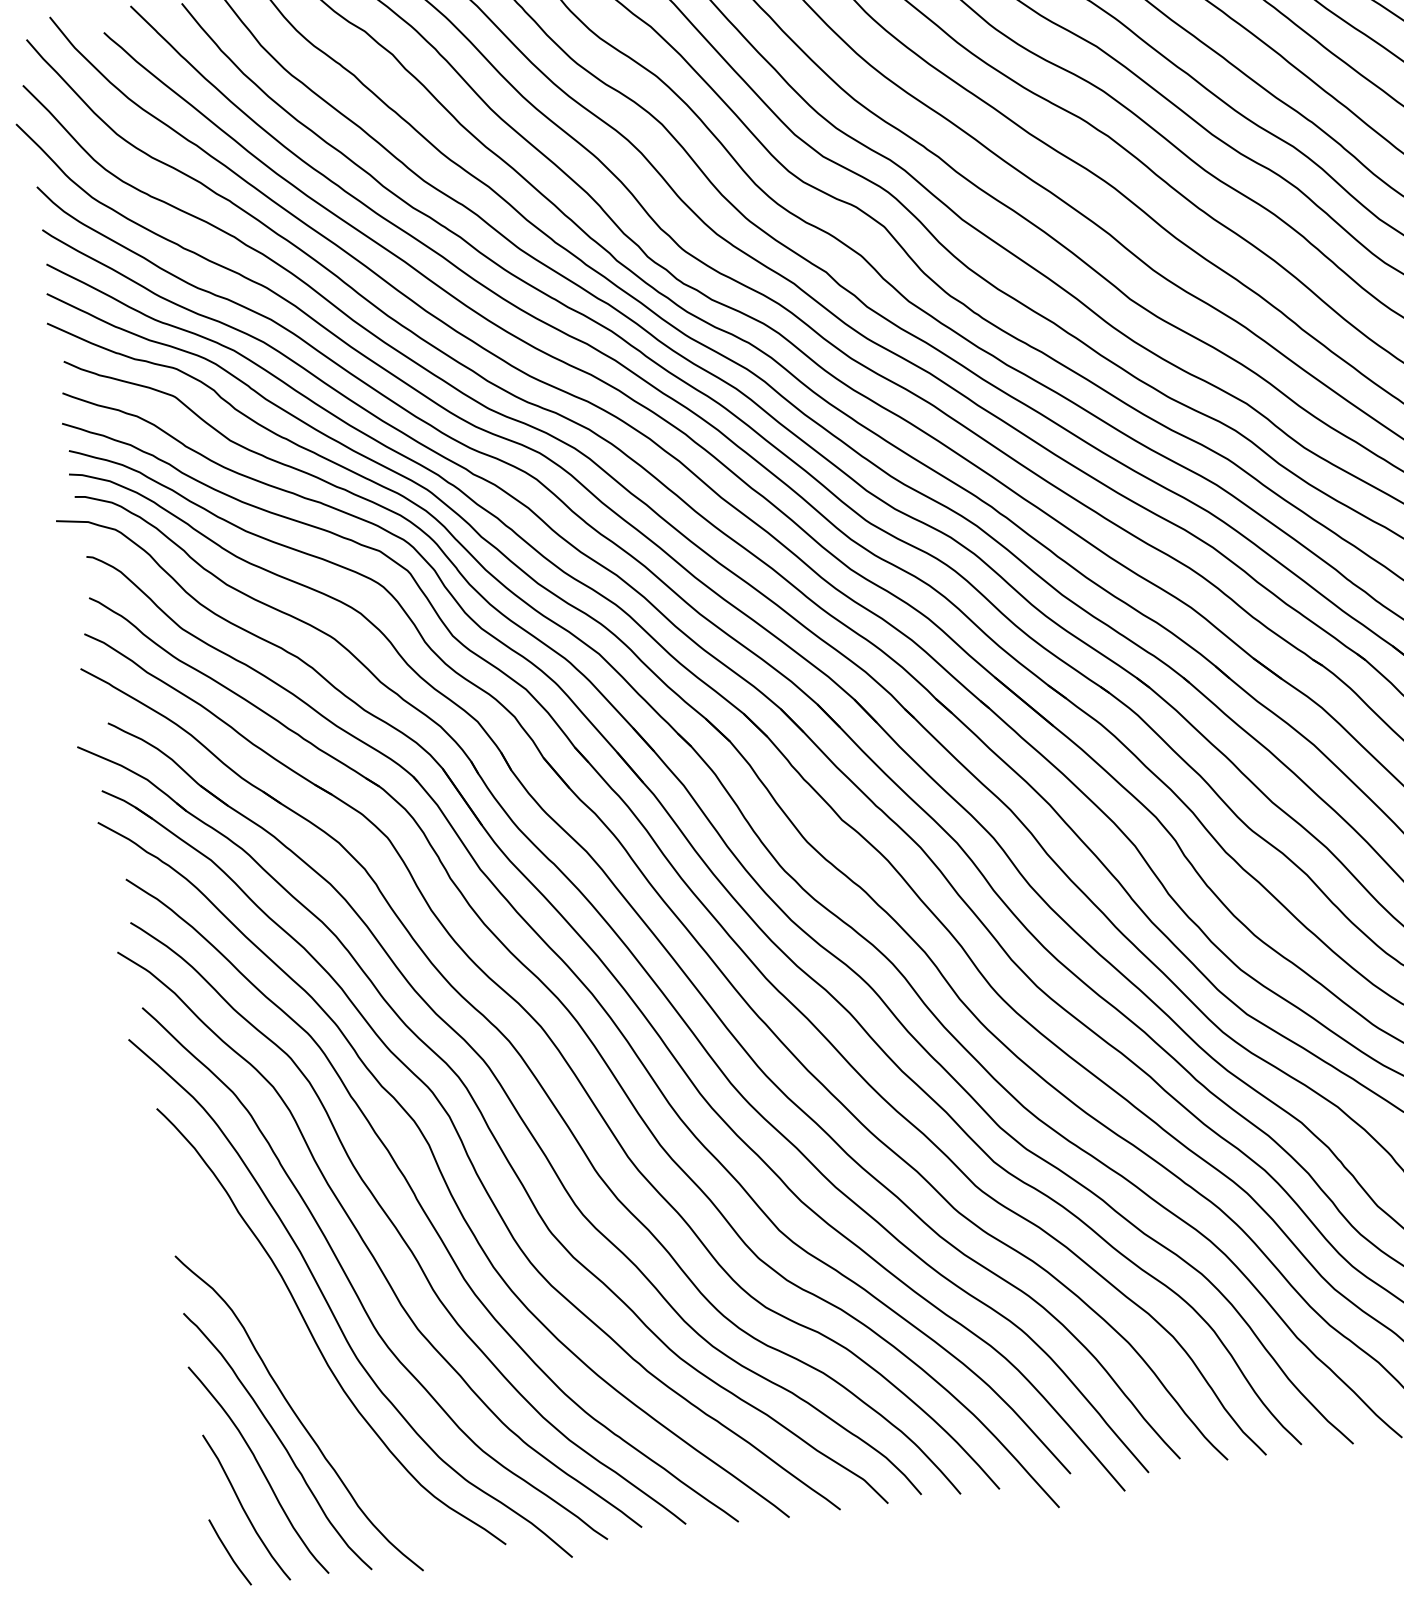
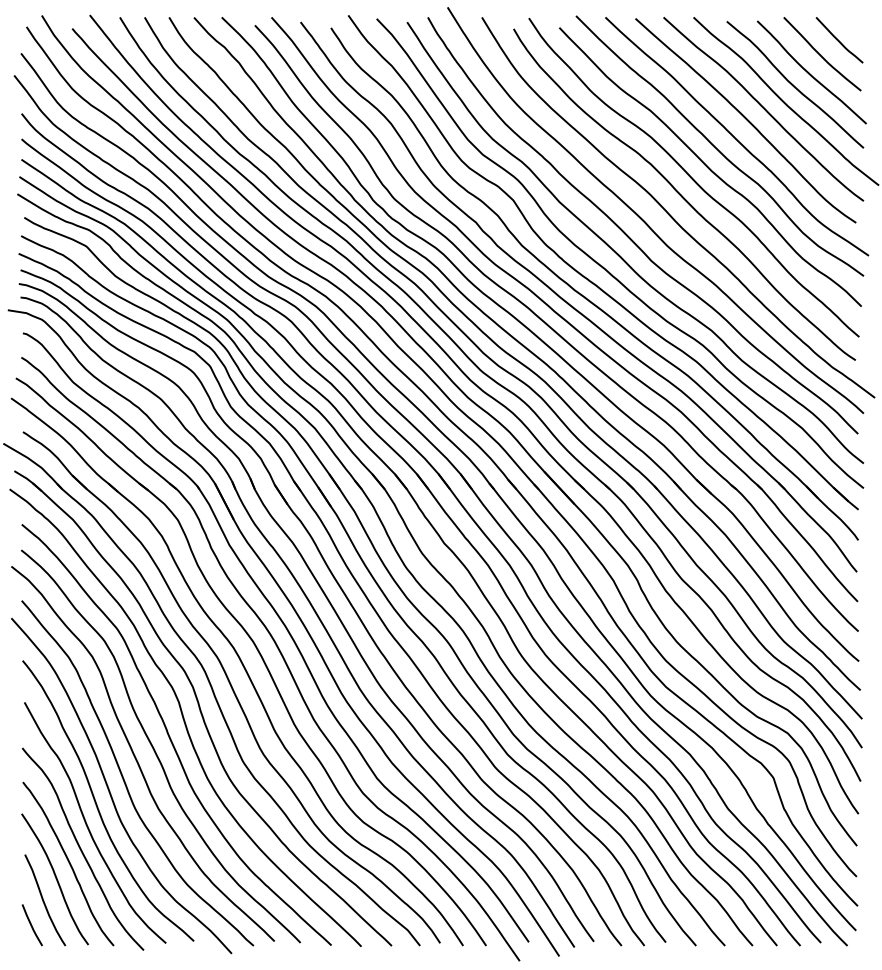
curve: (301, 1369) -> (87, 823), added

